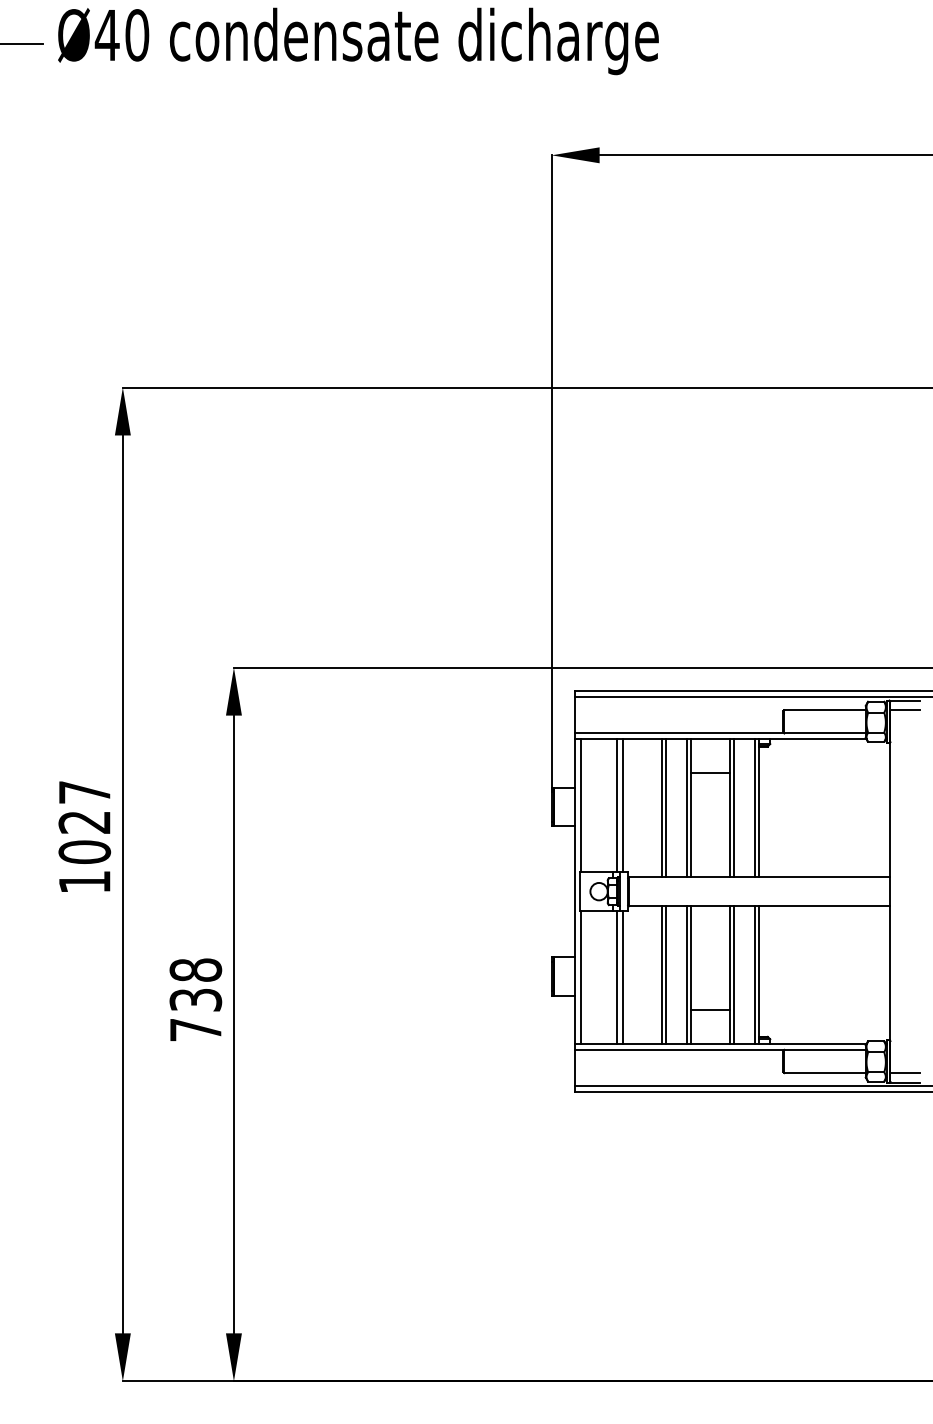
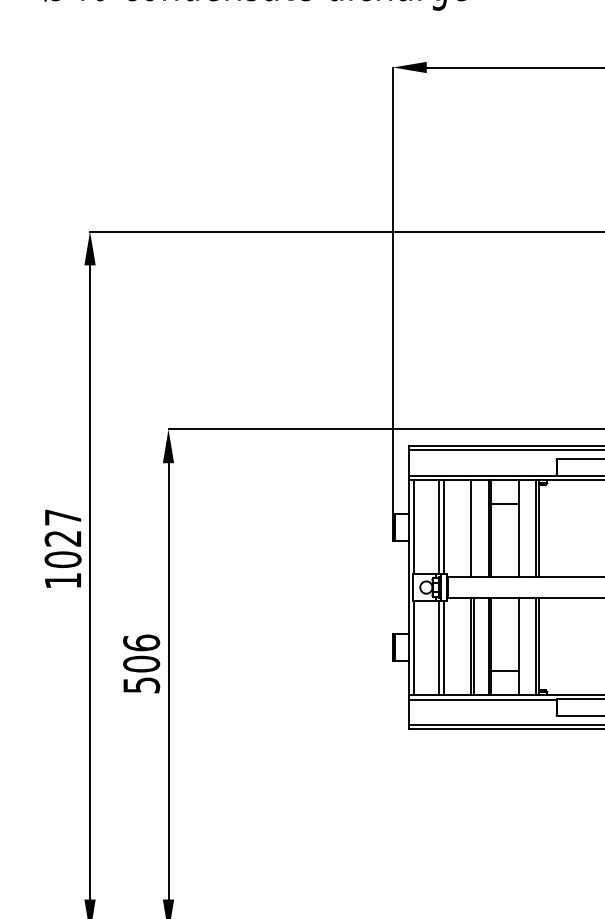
line: (665, 808) -> (473, 528), removed
line: (733, 808) -> (521, 528), removed
line: (733, 975) -> (521, 646), removed
text: (195, 999) -> (141, 663), 738 -> 506

